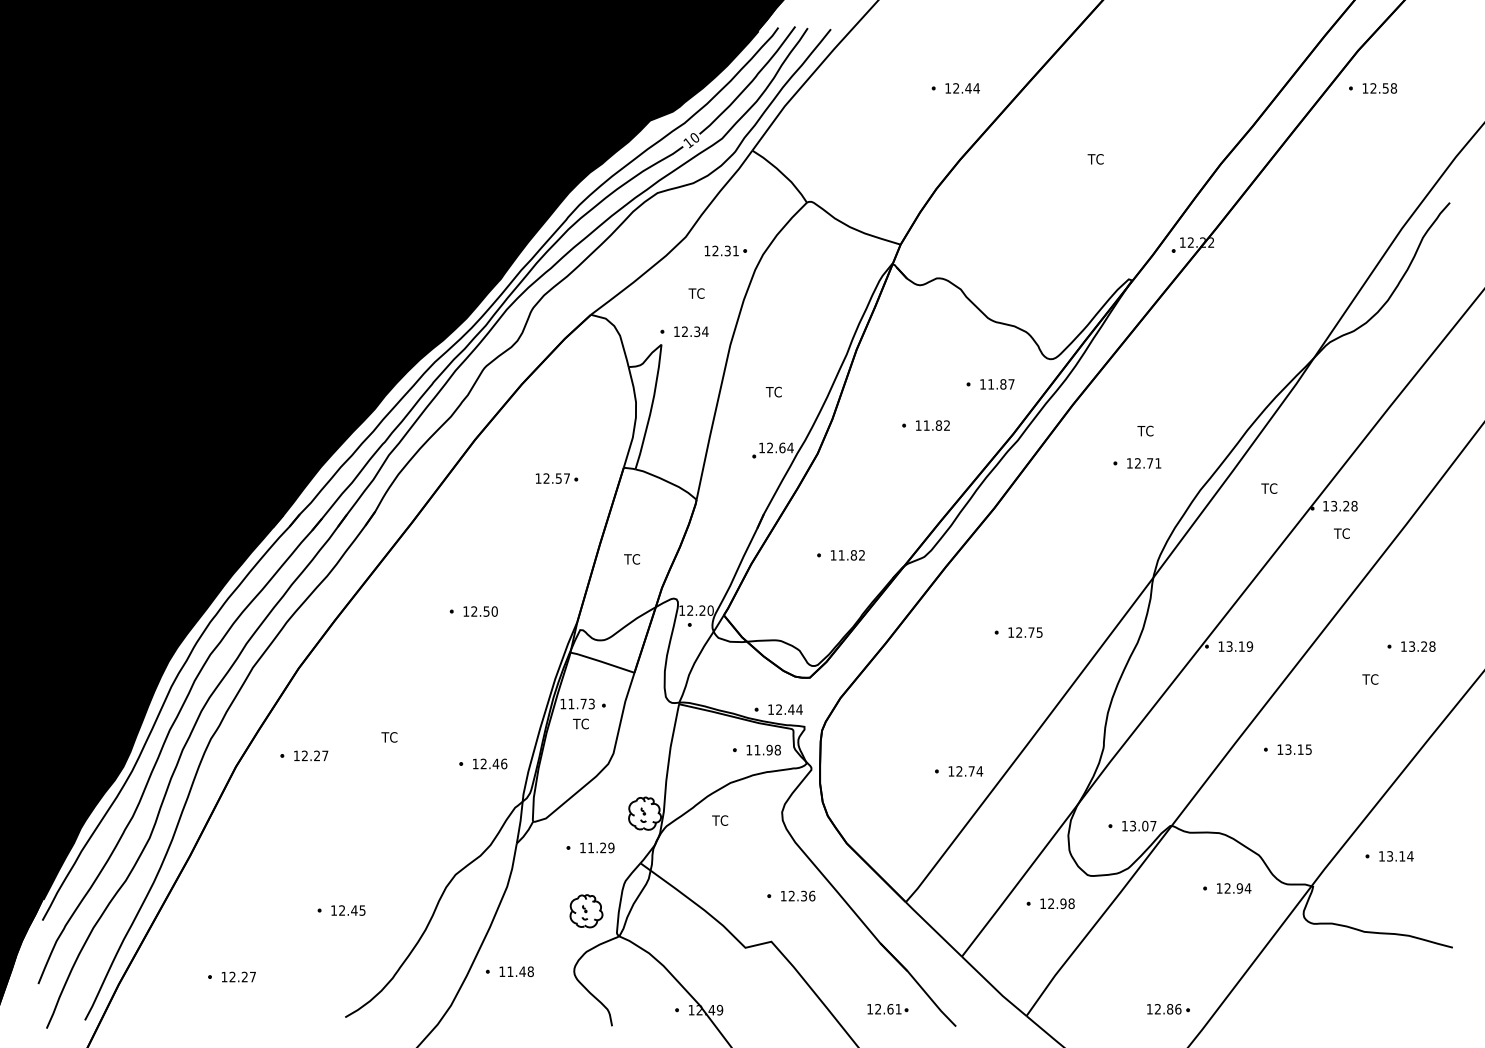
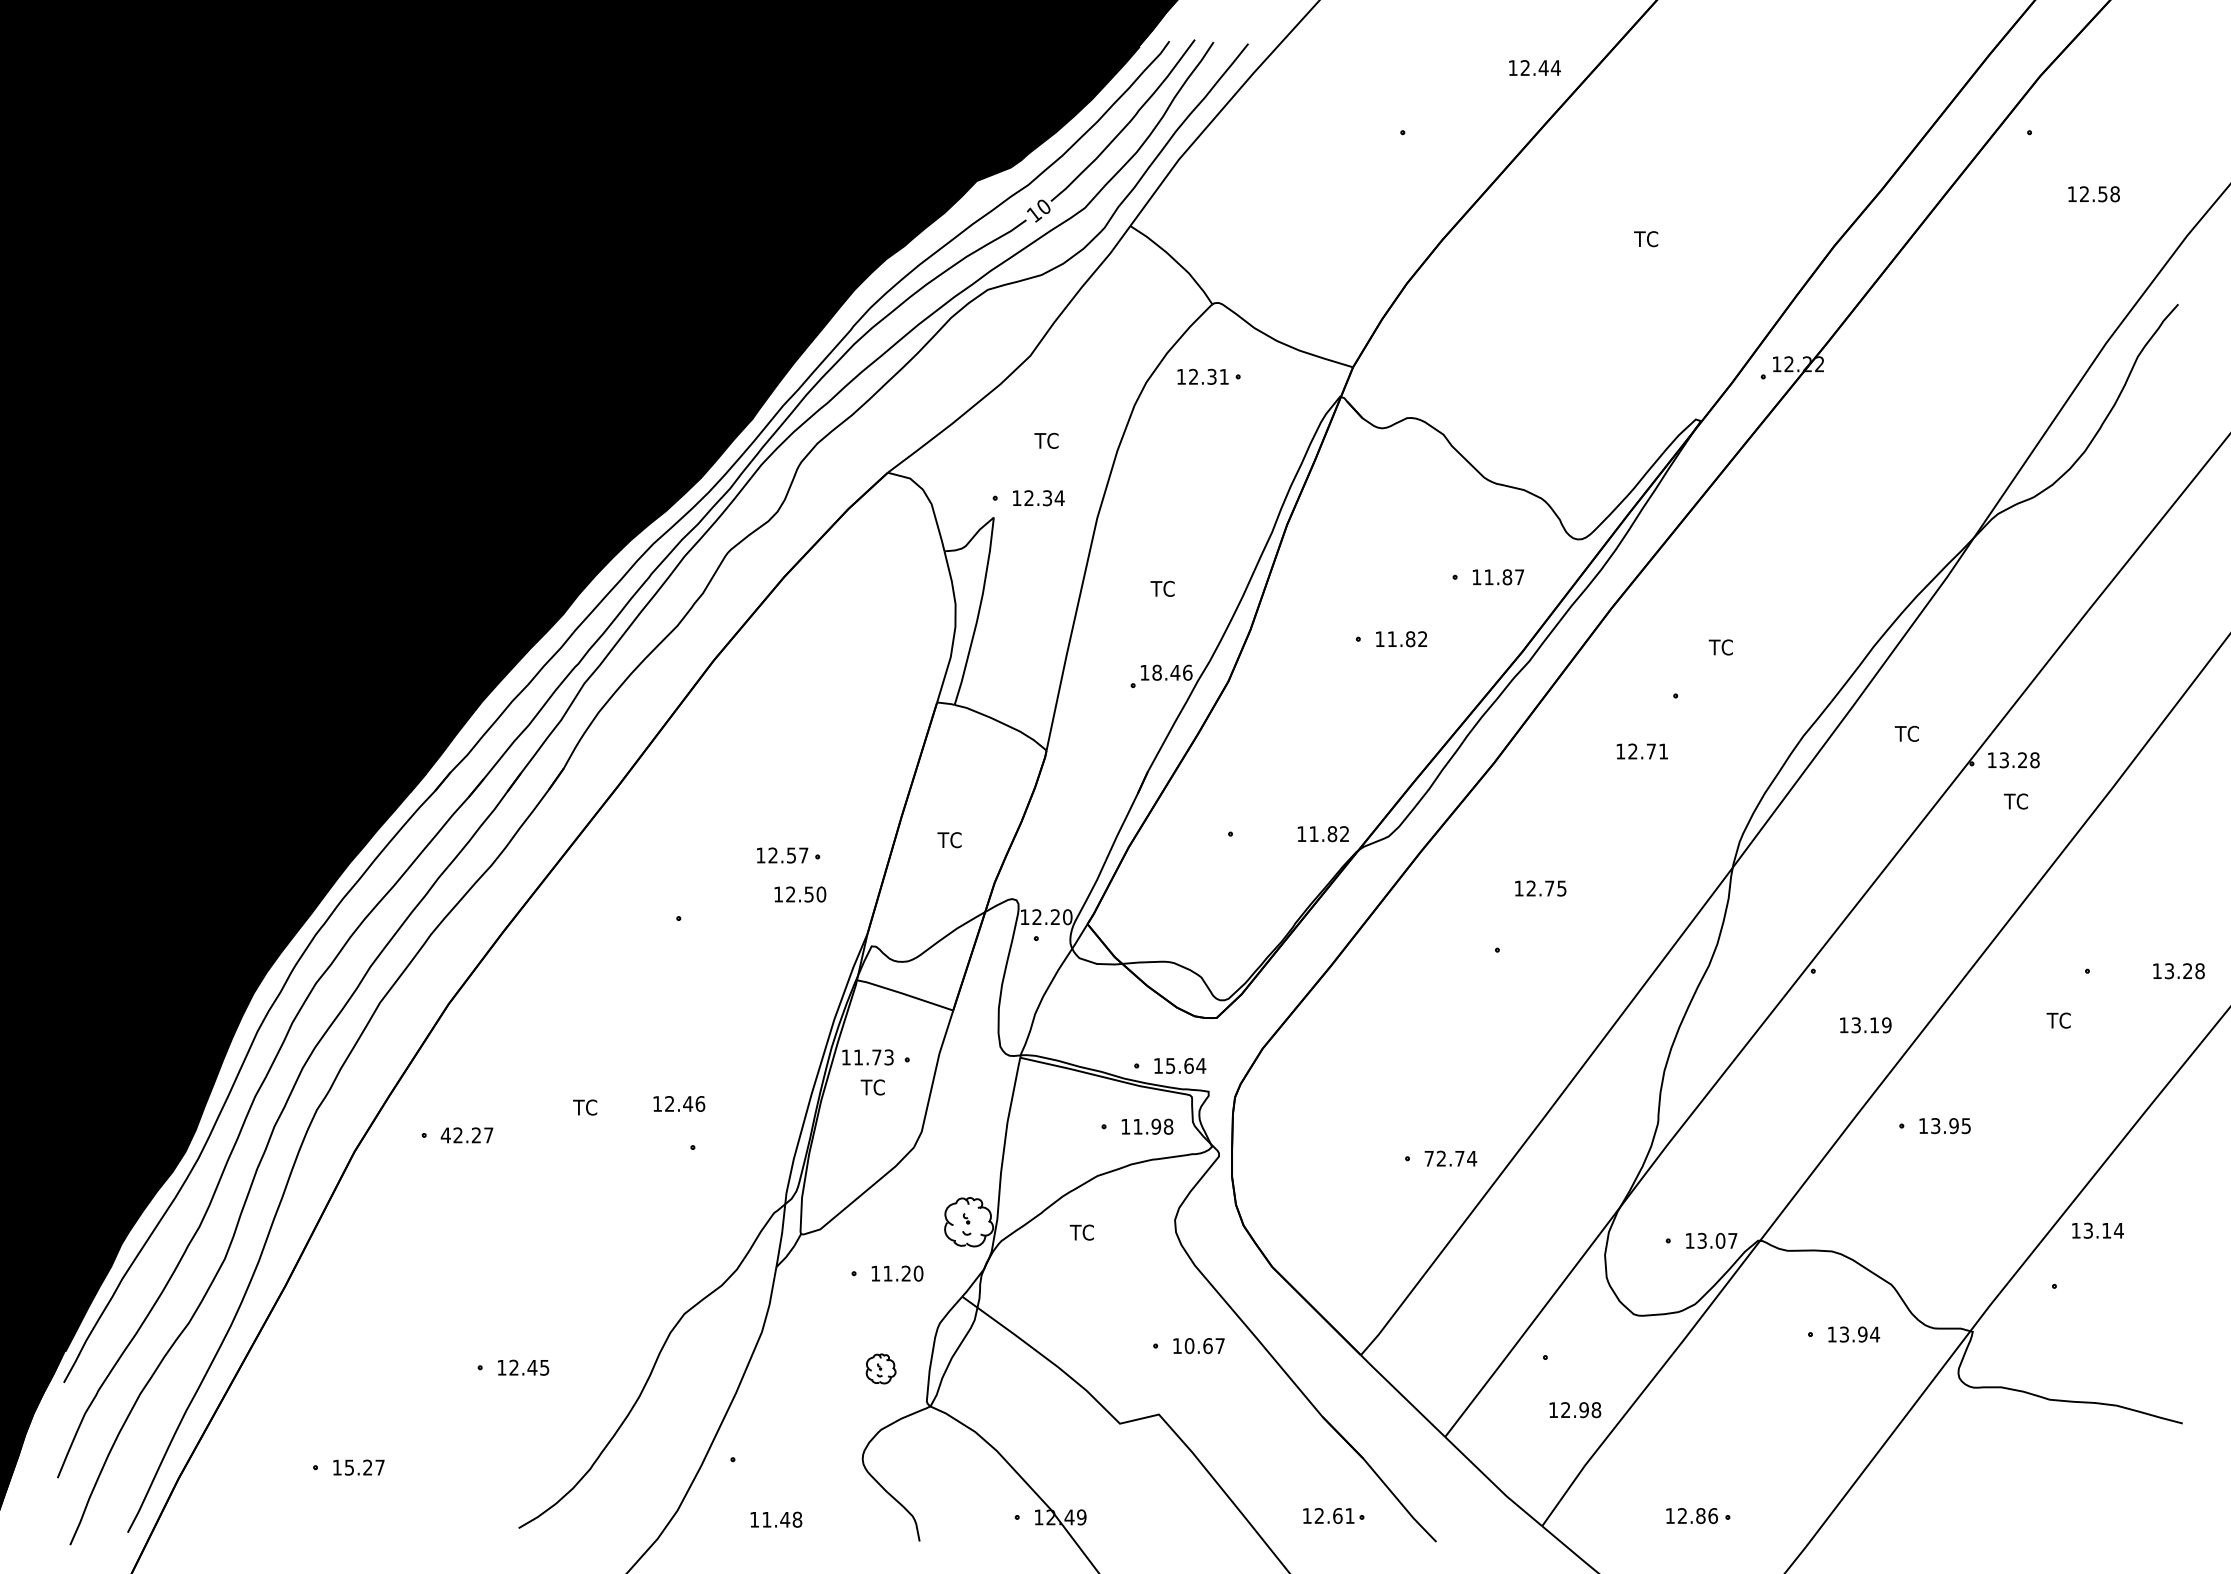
text: (962, 88) -> (1534, 68), moved
text: (1379, 88) -> (2093, 194), moved
part: (725, 250) -> (1208, 376), moved
text: (780, 447) -> (1172, 672), 12.64 -> 18.46
text: (1144, 463) -> (1642, 751), moved
part: (556, 478) -> (787, 855), moved
text: (847, 555) -> (1322, 834), moved
text: (480, 611) -> (800, 894), moved
text: (1025, 632) -> (1540, 888), moved
text: (1235, 646) -> (1865, 1025), moved
text: (1418, 646) -> (2179, 971), moved
text: (785, 709) -> (1180, 1065), 12.44 -> 15.64
text: (1300, 749) -> (1953, 1125), 13.15 -> 13.95
text: (296, 755) -> (445, 1134), 12.27 -> 42.27
text: (490, 763) -> (679, 1103), moved
text: (951, 771) -> (1429, 1158), 12.74 -> 72.74
text: (611, 848) -> (918, 1274), 11.29 -> 11.20
text: (1396, 856) -> (2098, 1230), moved
text: (1227, 888) -> (1844, 1334), 12.94 -> 13.94
text: (801, 895) -> (1204, 1345), 12.36 -> 10.67
text: (1057, 903) -> (1575, 1409), moved
part: (586, 911) -> (881, 1369), size x0.6
text: (516, 971) -> (775, 1519), moved
text: (232, 976) -> (349, 1466), 12.27 -> 15.27
part: (1168, 1009) -> (1698, 1516), moved

